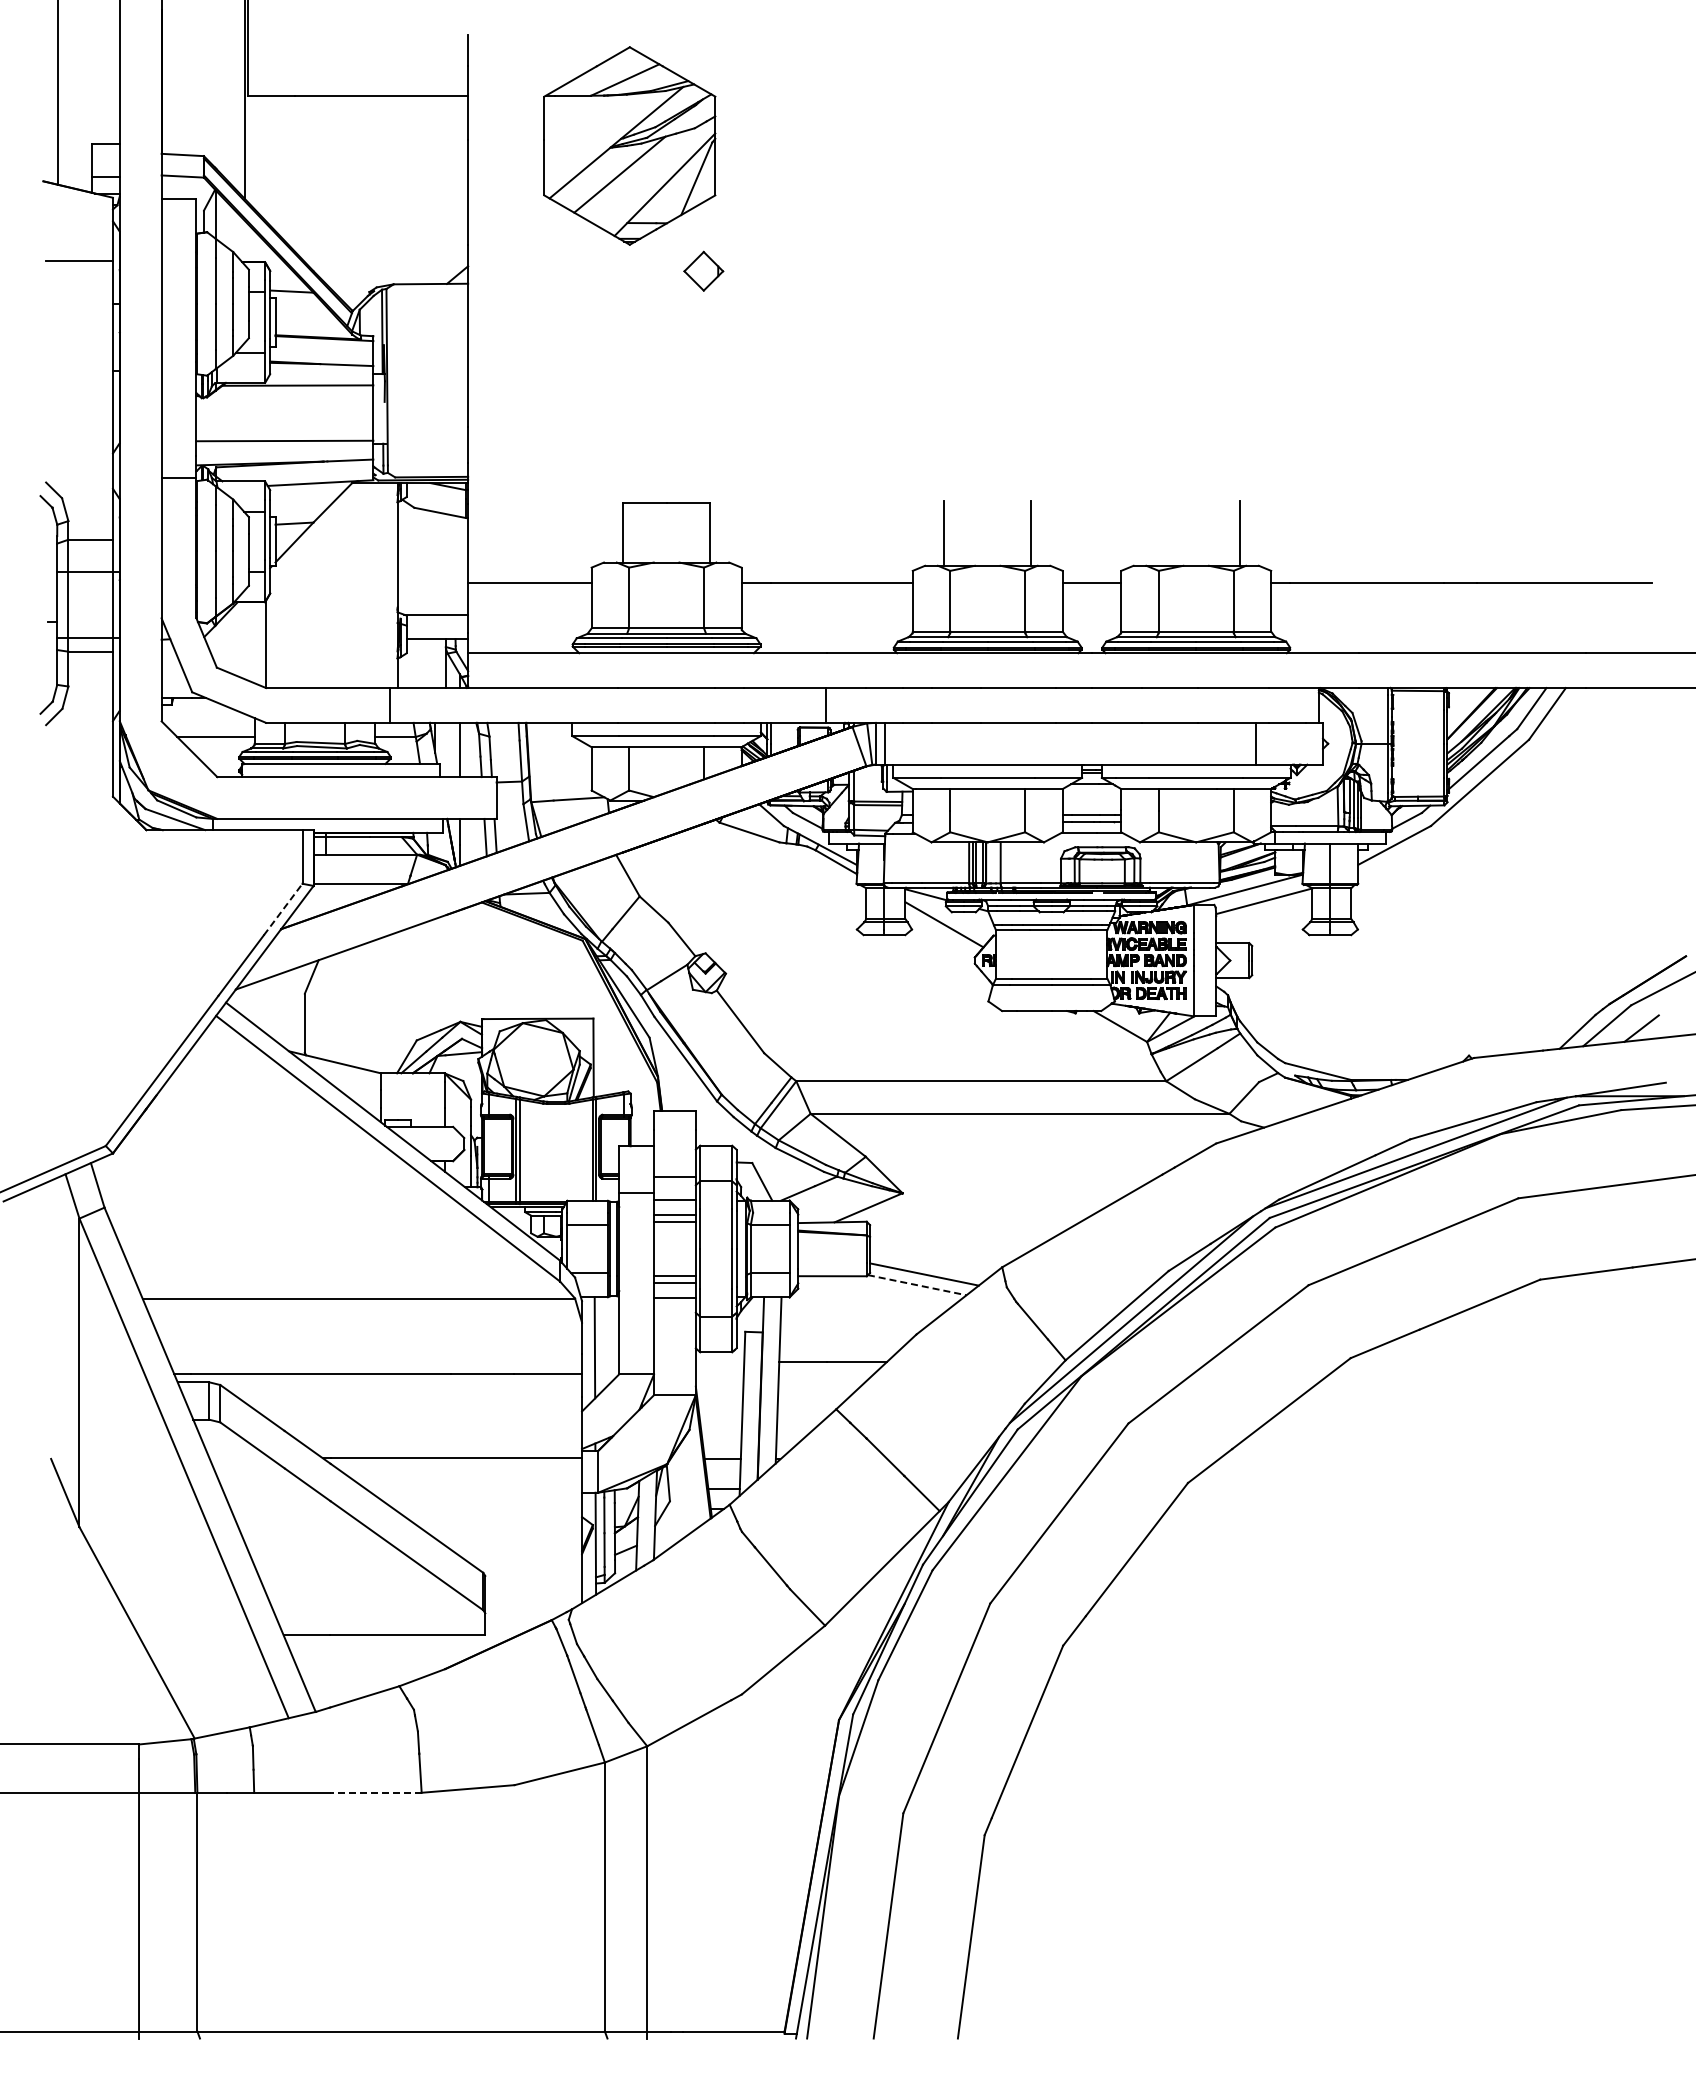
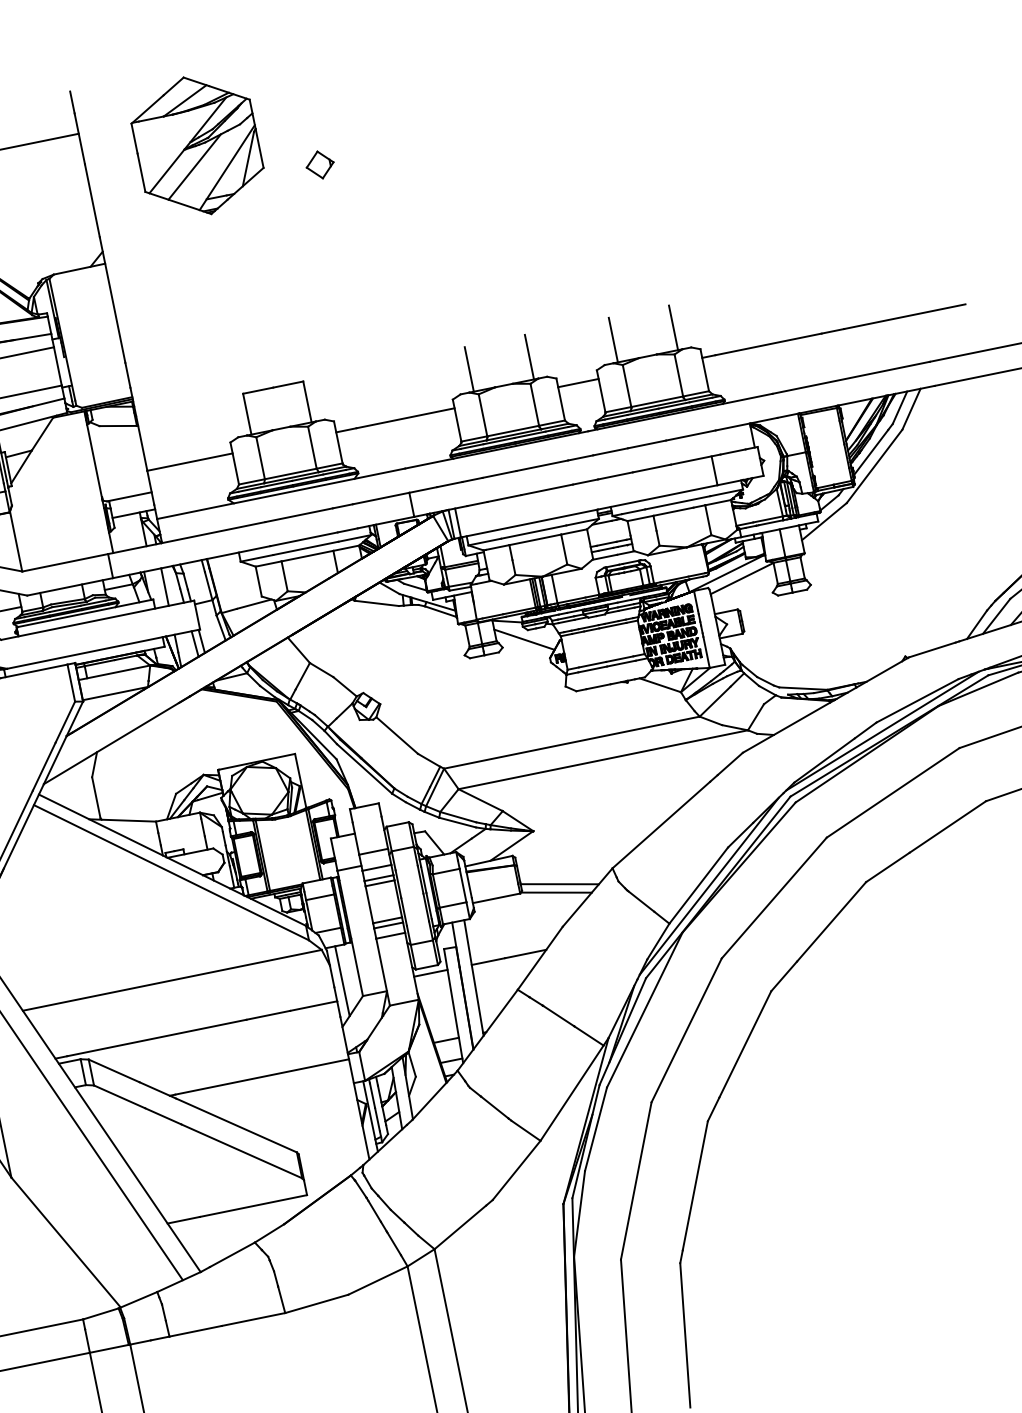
part: (703, 270) -> (319, 164), moved
line: (1152, 533) -> (613, 340), added
line: (283, 909) -> (65, 722), dashed -> solid
line: (917, 1285) -> (556, 892), dashed -> solid
line: (719, 1361) -> (430, 973), added
line: (375, 1792) -> (253, 1319), dashed -> solid

